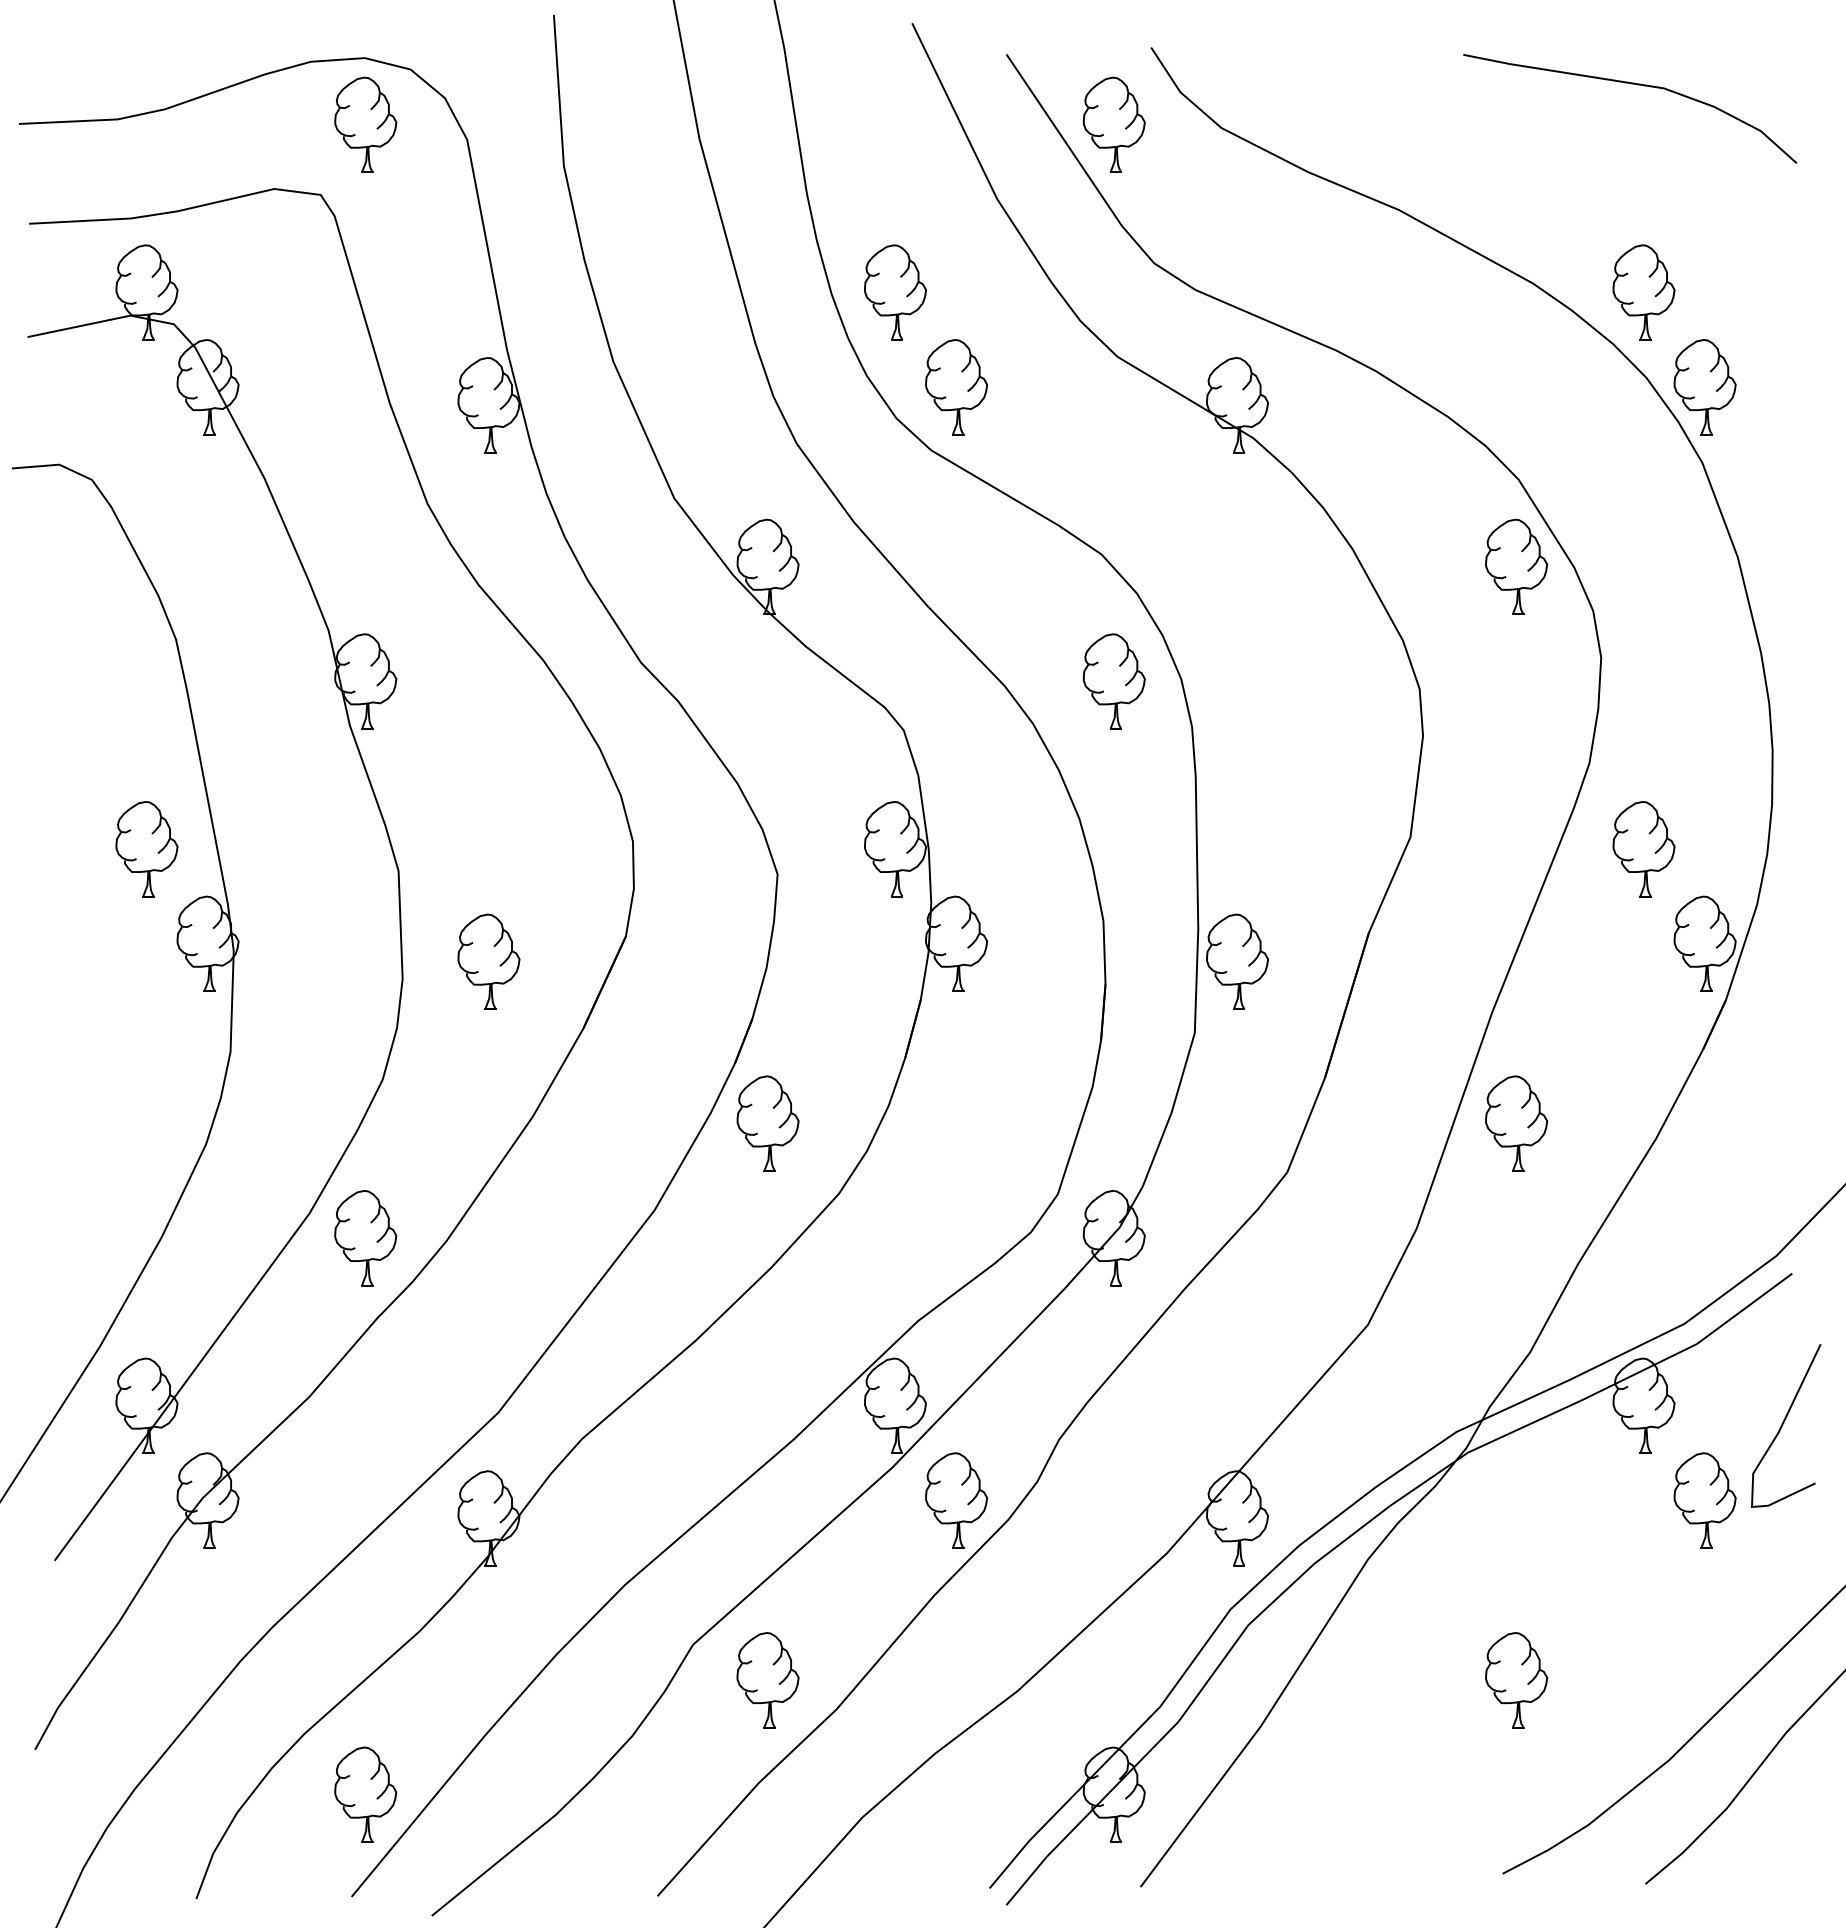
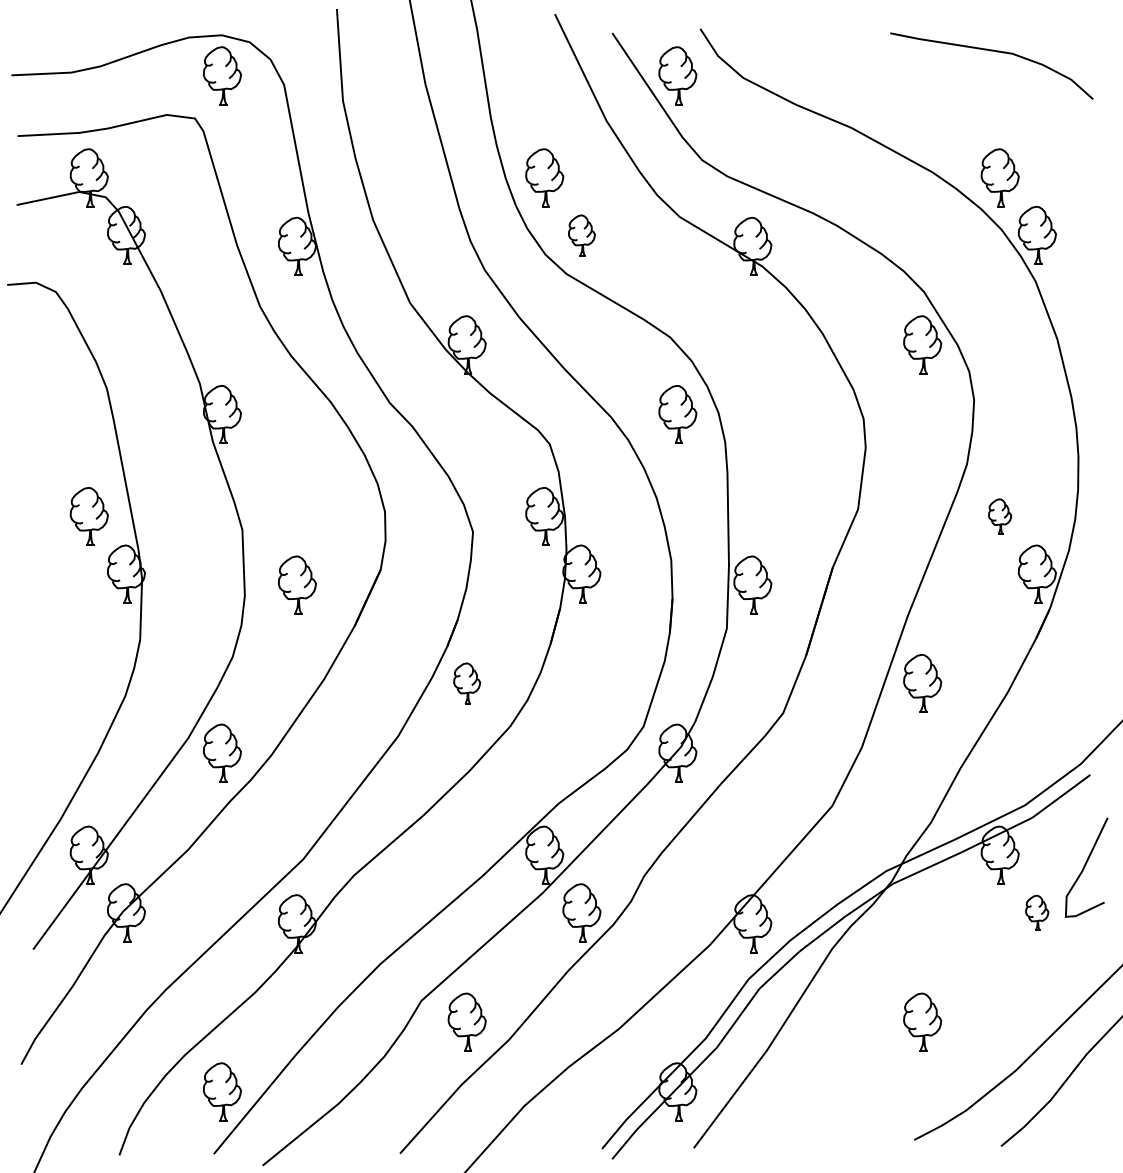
part: (955, 387) -> (581, 235), size x0.7
part: (1642, 848) -> (999, 516), size x0.6
part: (766, 1123) -> (466, 683), size x0.7
part: (1703, 1499) -> (1036, 912), size x0.6

